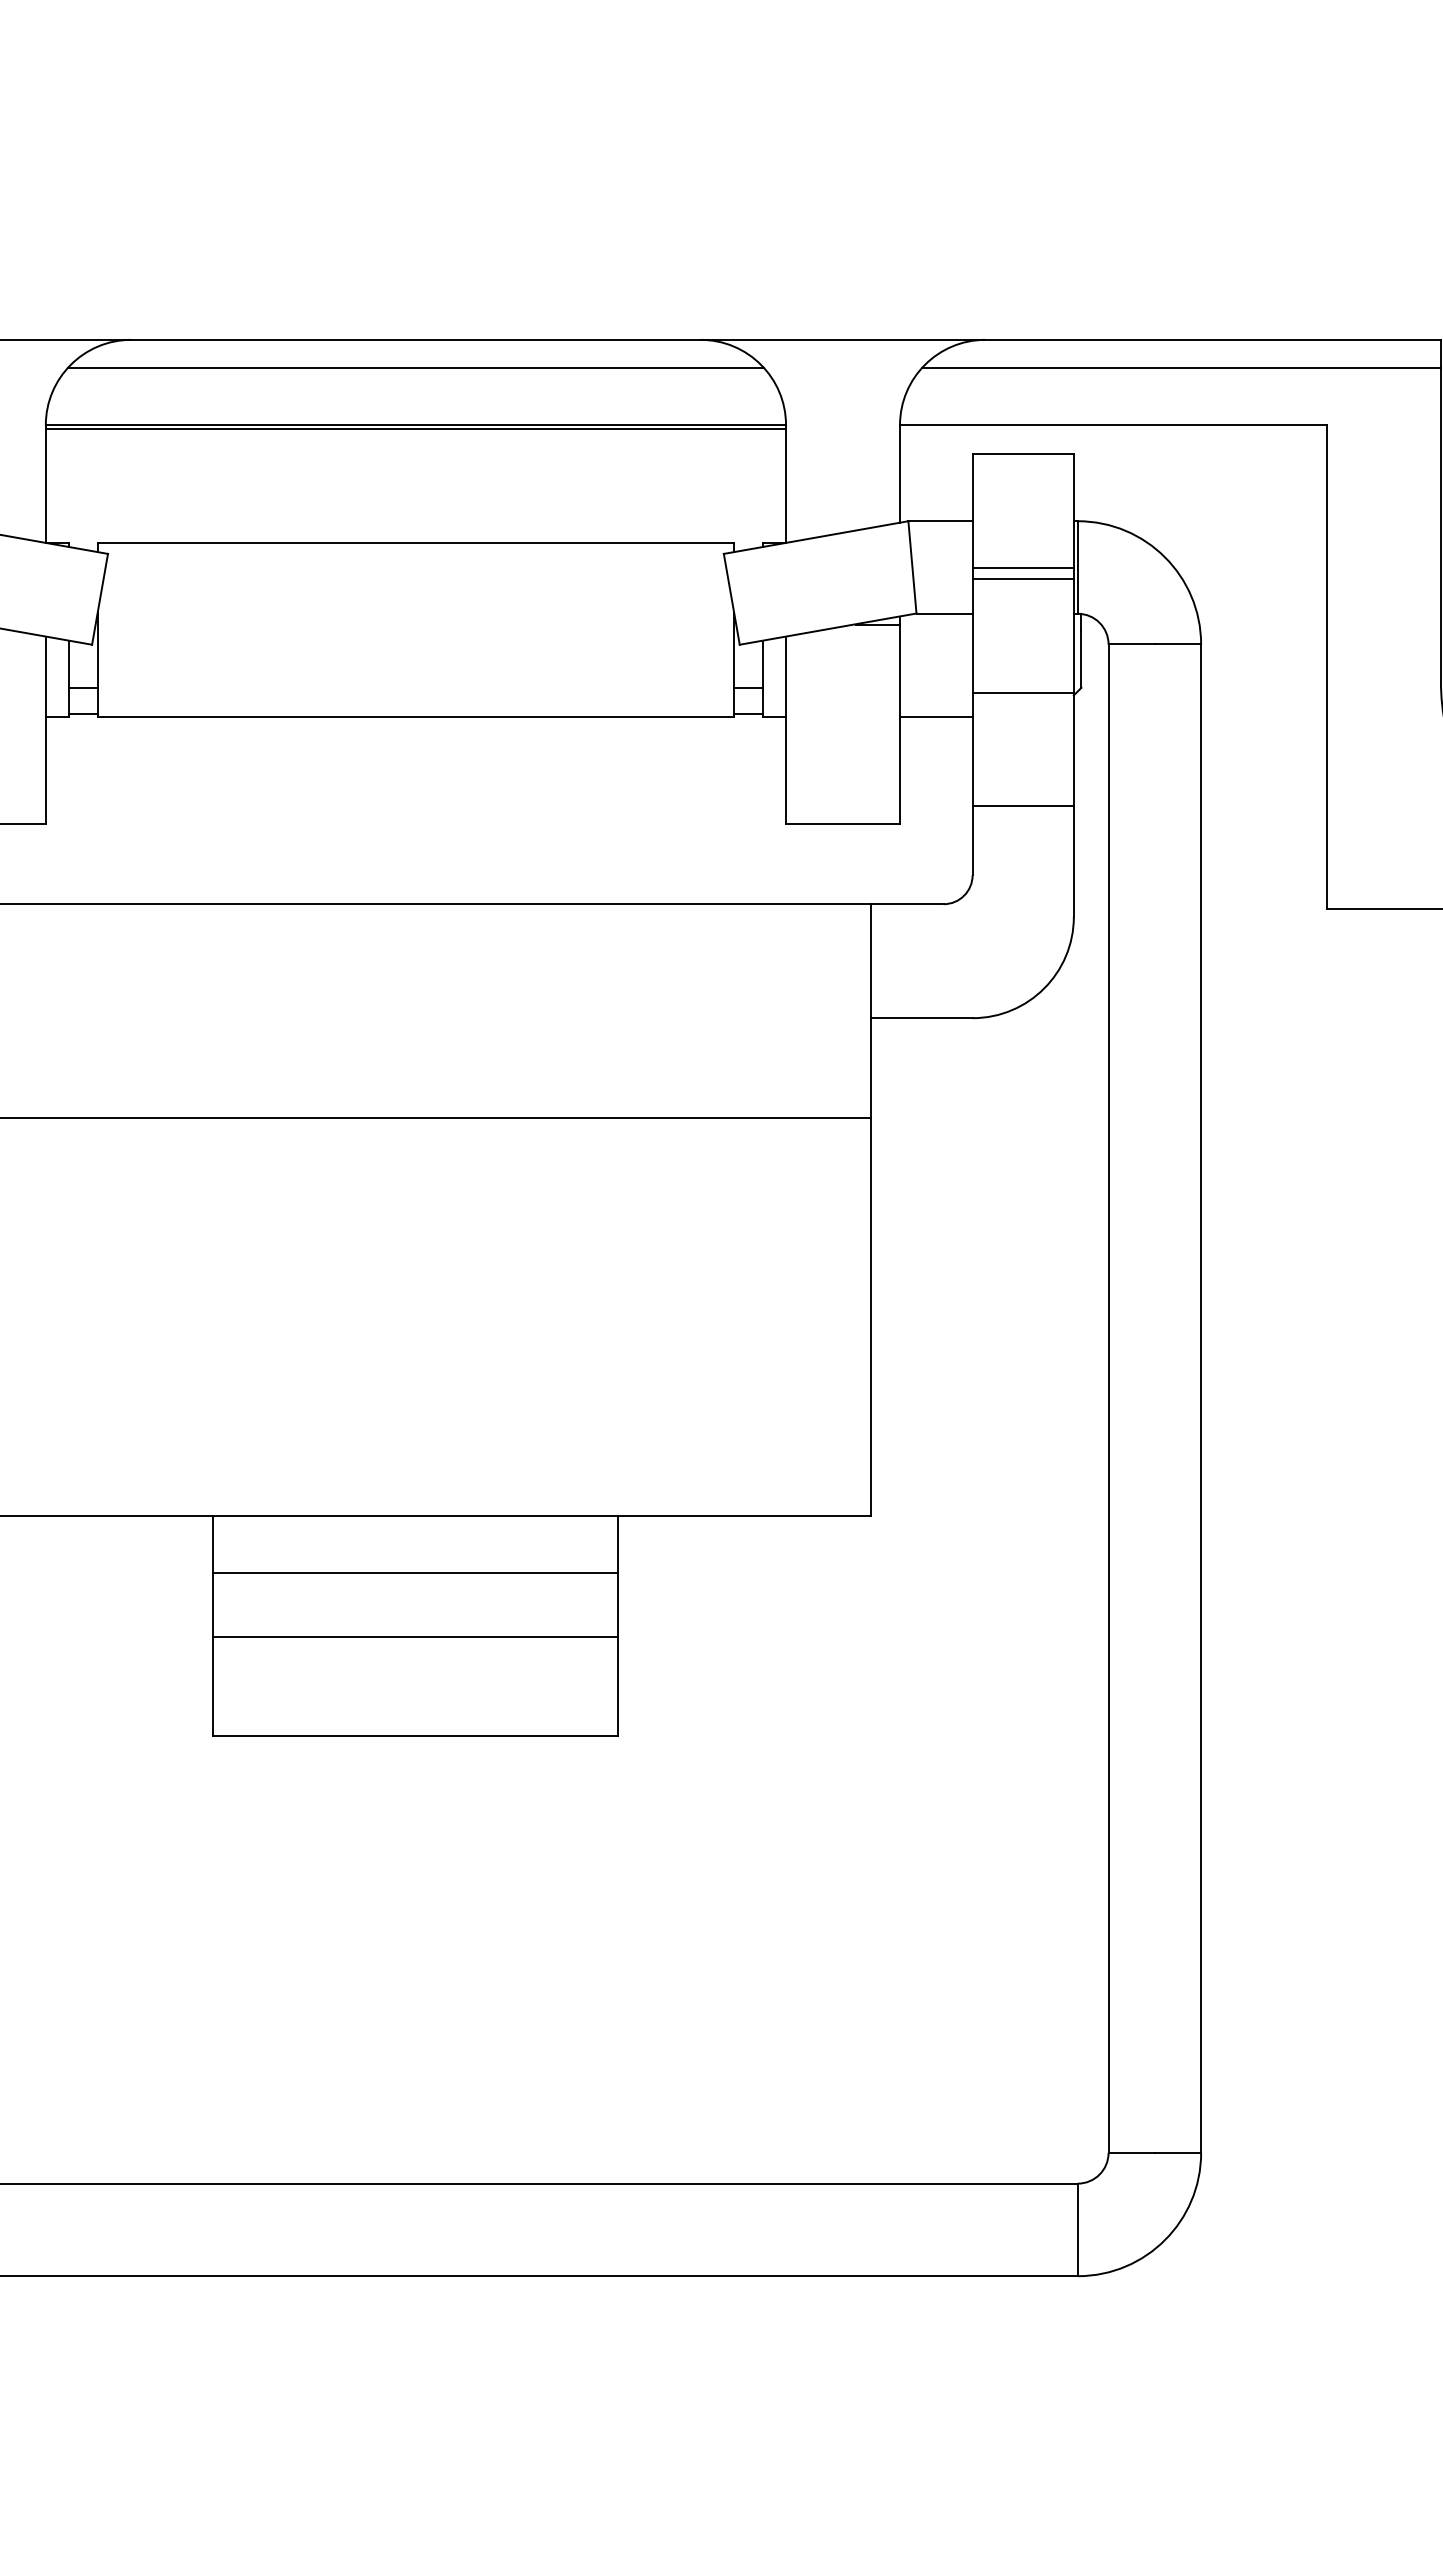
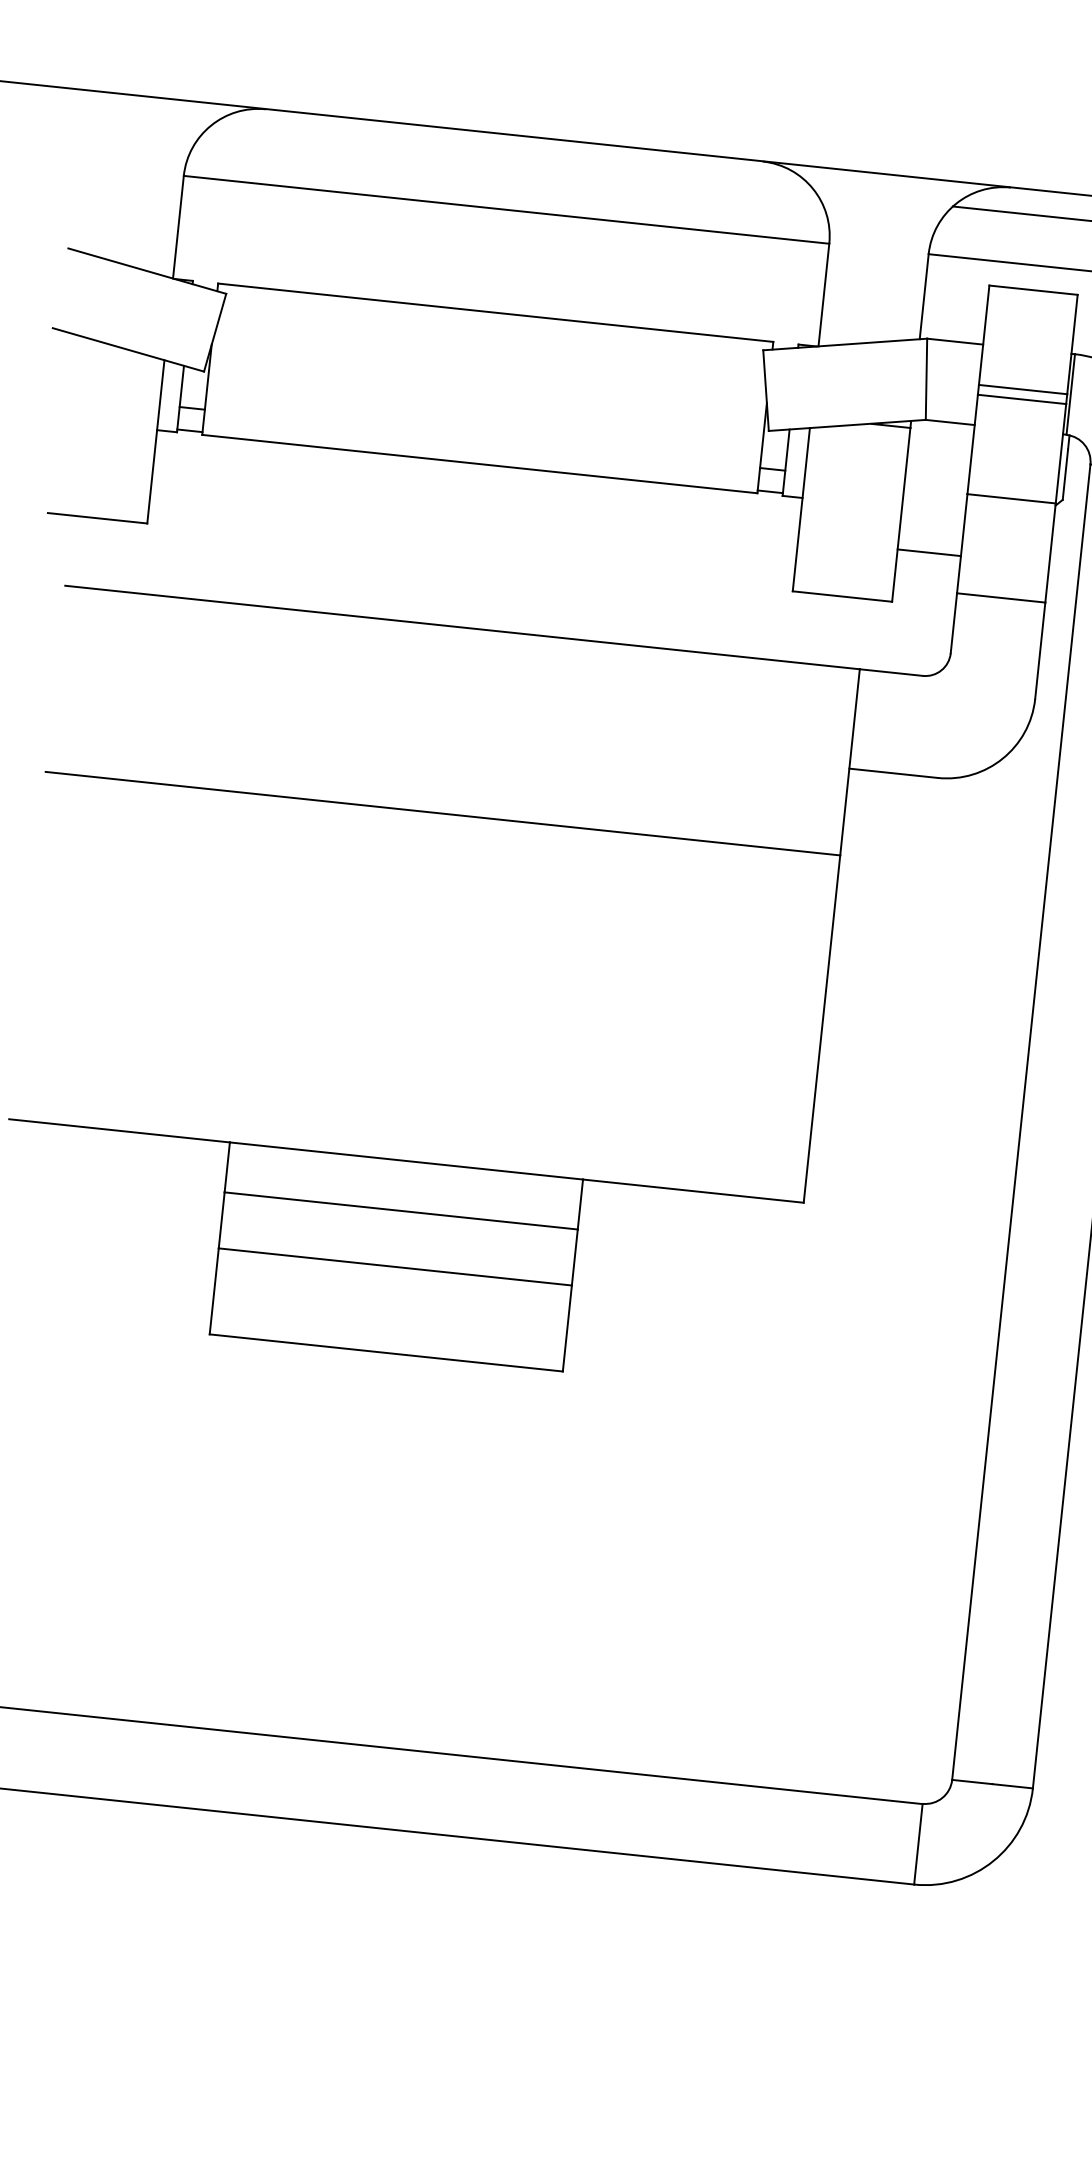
line: (415, 368) -> (511, 160), removed
line: (415, 428) -> (505, 212), removed
line: (936, 716) -> (929, 552), moved

